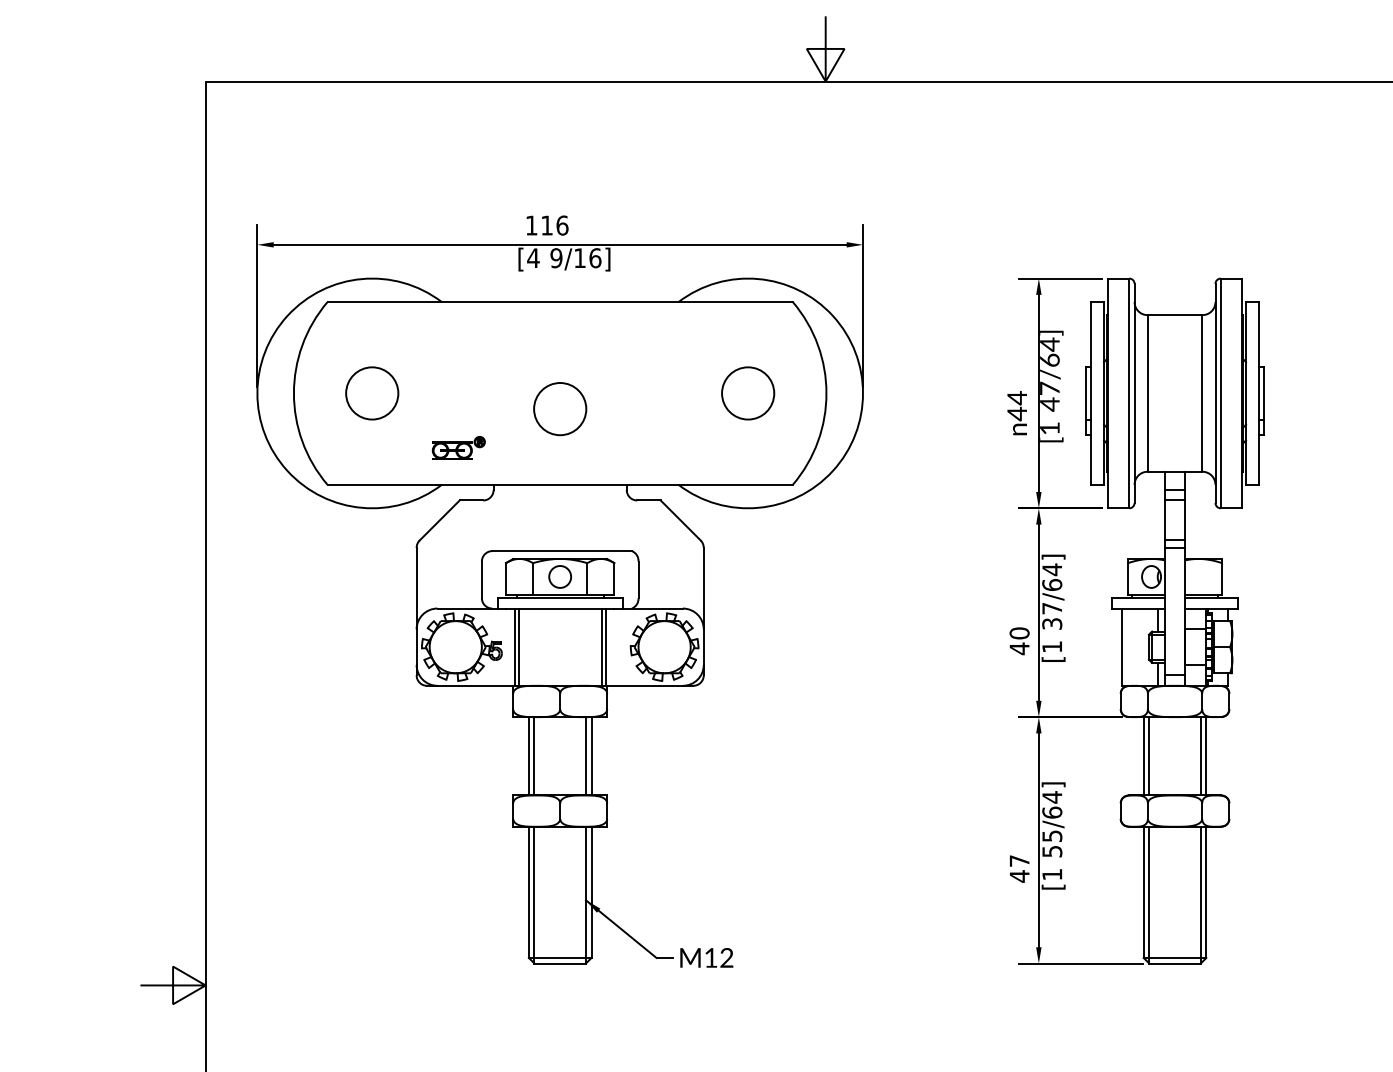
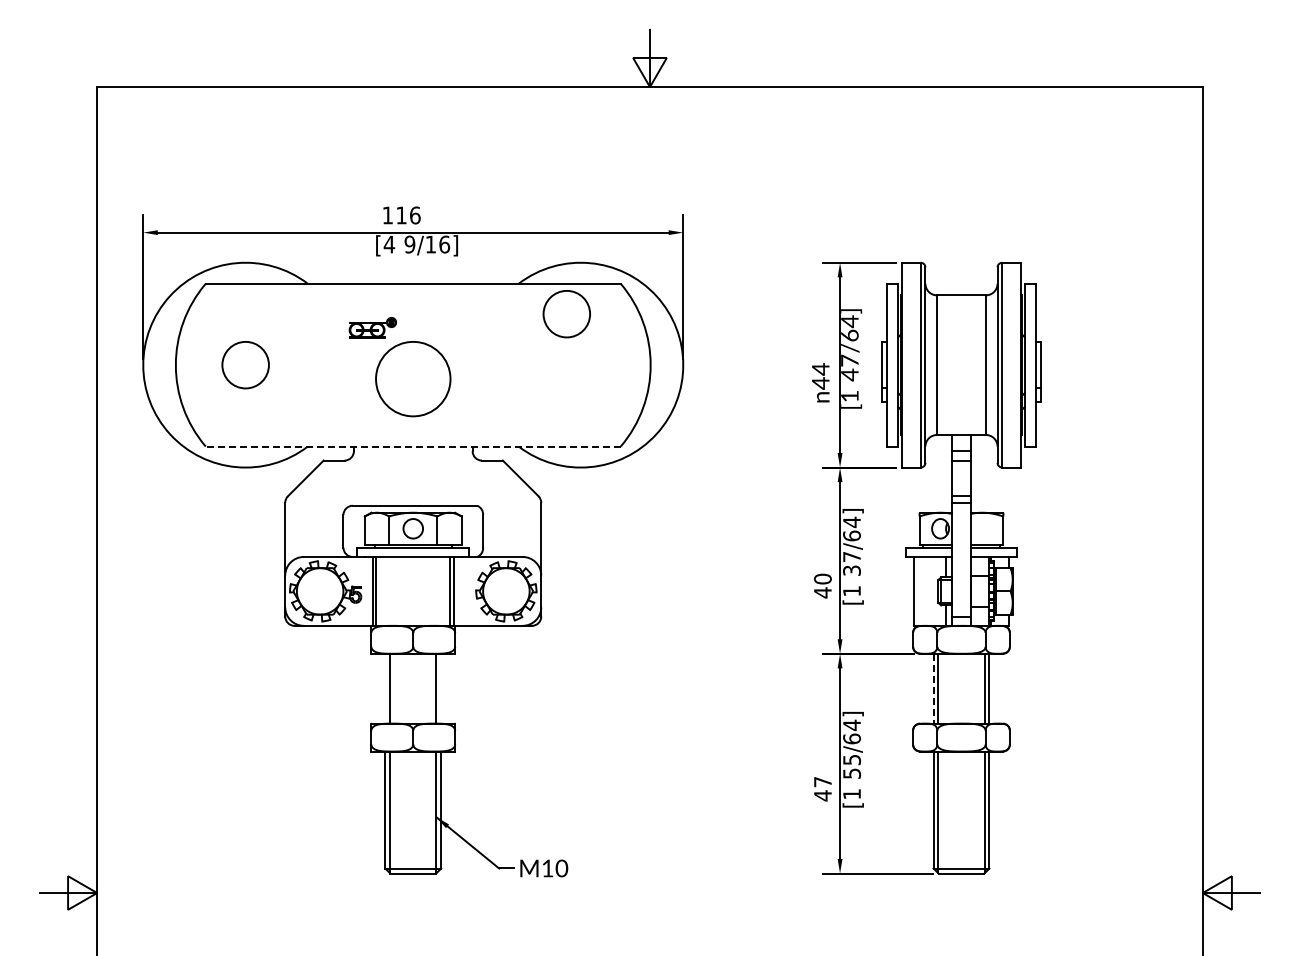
circle: (747, 393) -> (566, 314), moved
circle: (559, 408) -> (412, 378), size x1.6
part: (458, 447) -> (372, 327), moved
line: (559, 484) -> (412, 446), solid -> dashed
line: (529, 756) -> (385, 688), removed
line: (591, 756) -> (441, 688), removed
line: (1143, 756) -> (933, 688), solid -> dashed
text: (726, 957) -> (561, 868), M12 -> M10

